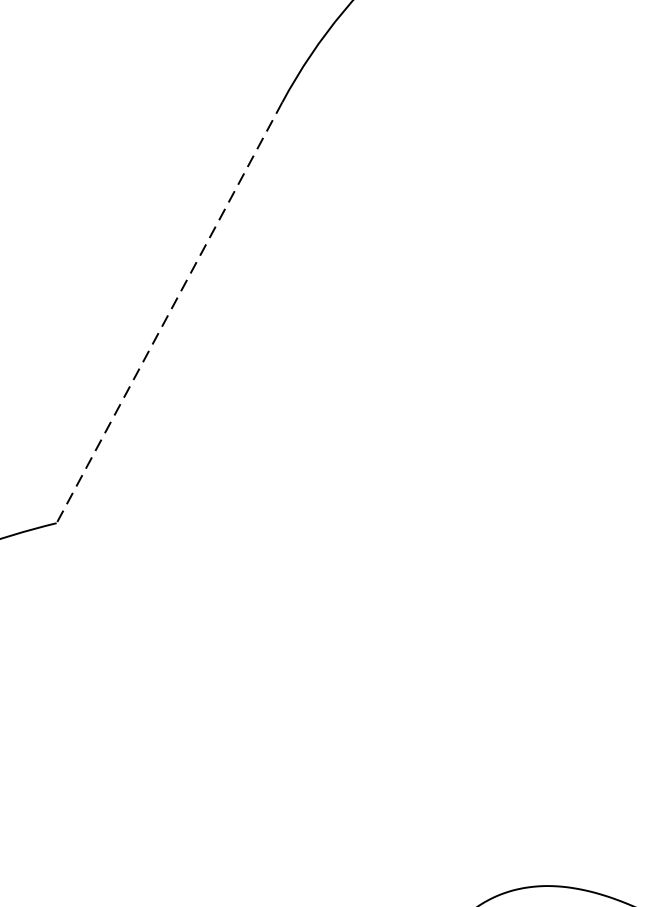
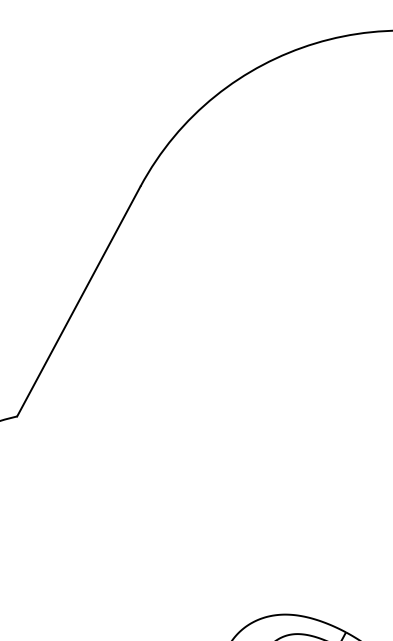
line: (168, 312) -> (78, 301), dashed -> solid

